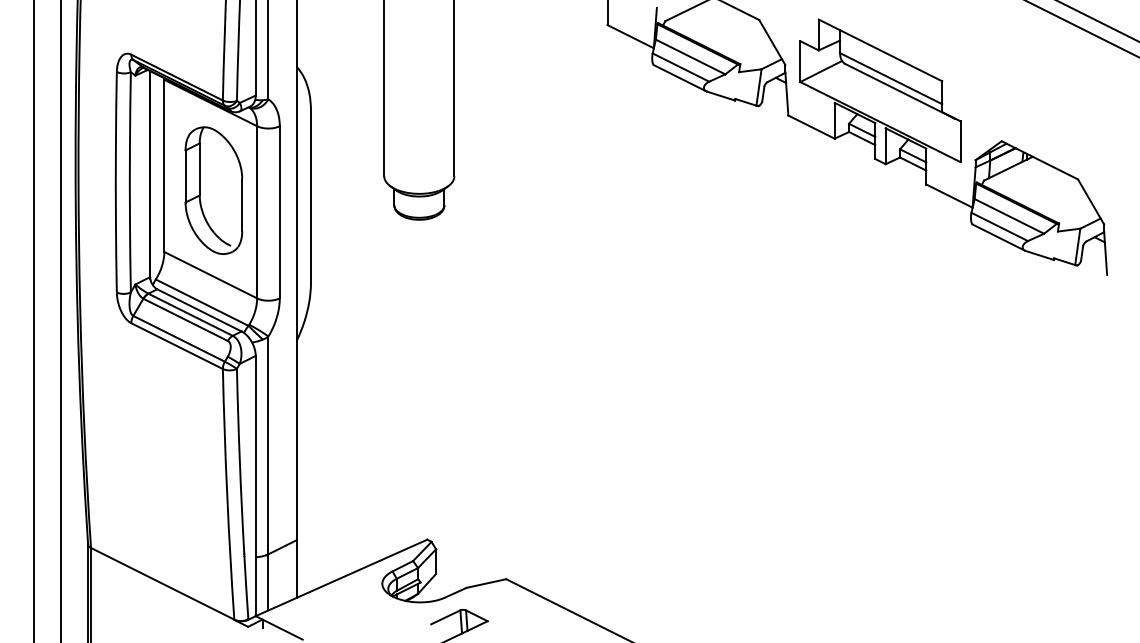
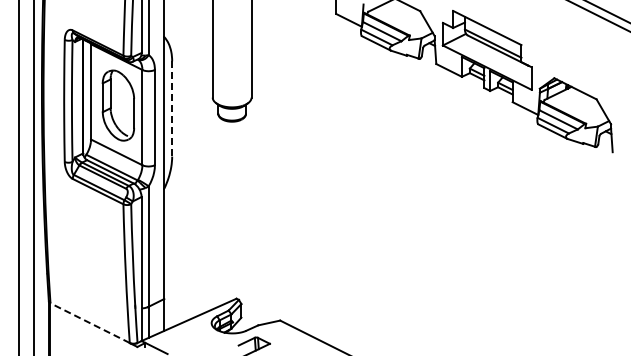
line: (311, 195) -> (172, 108), solid -> dashed
line: (161, 582) -> (89, 322), solid -> dashed

